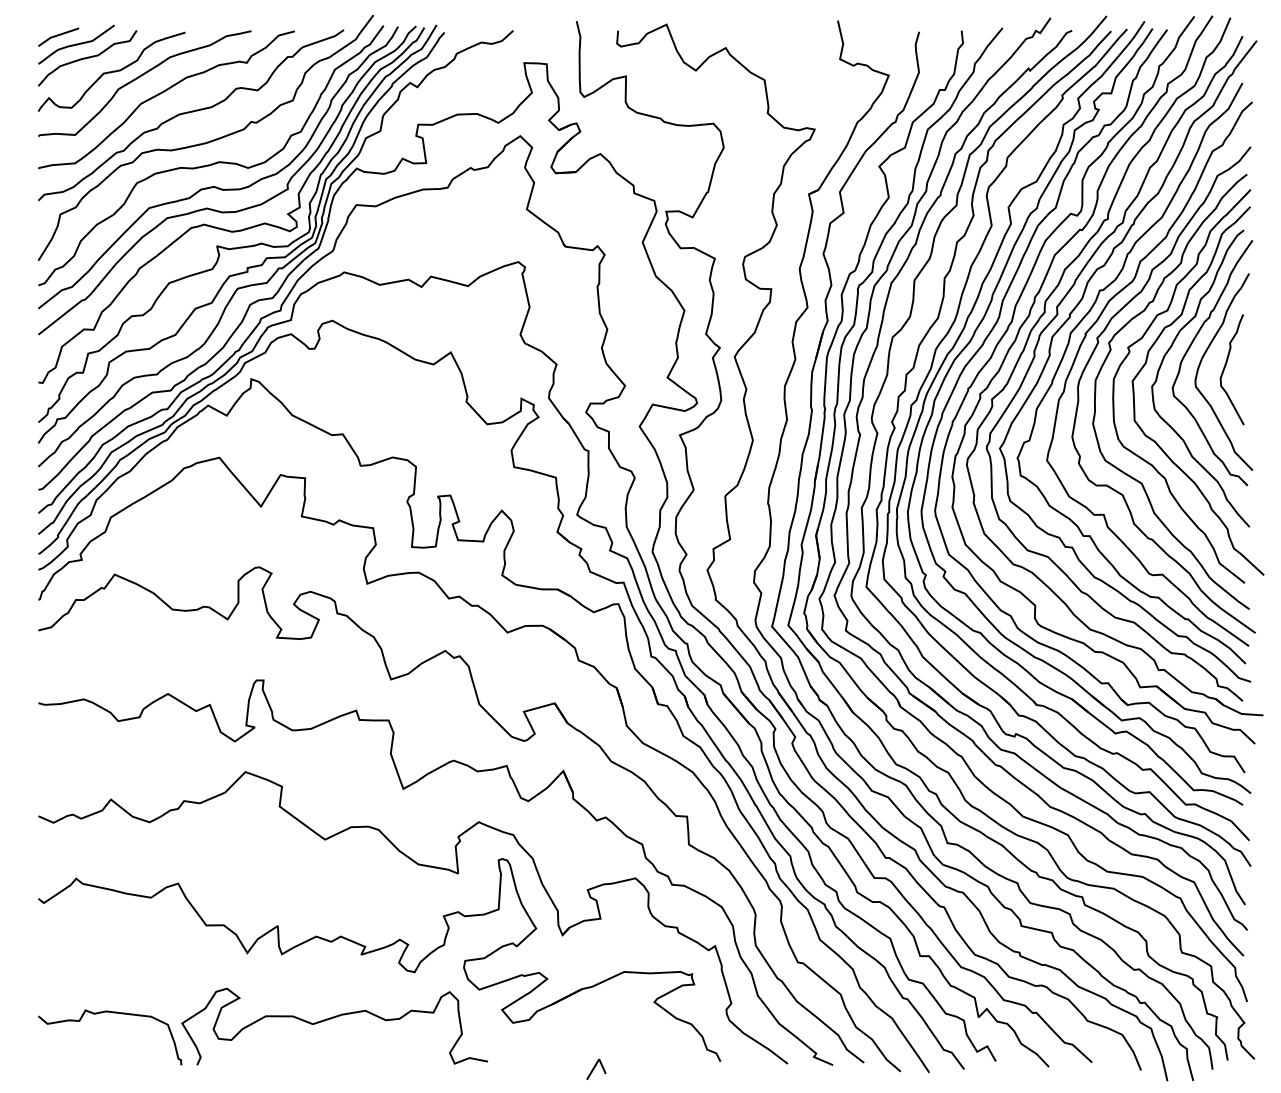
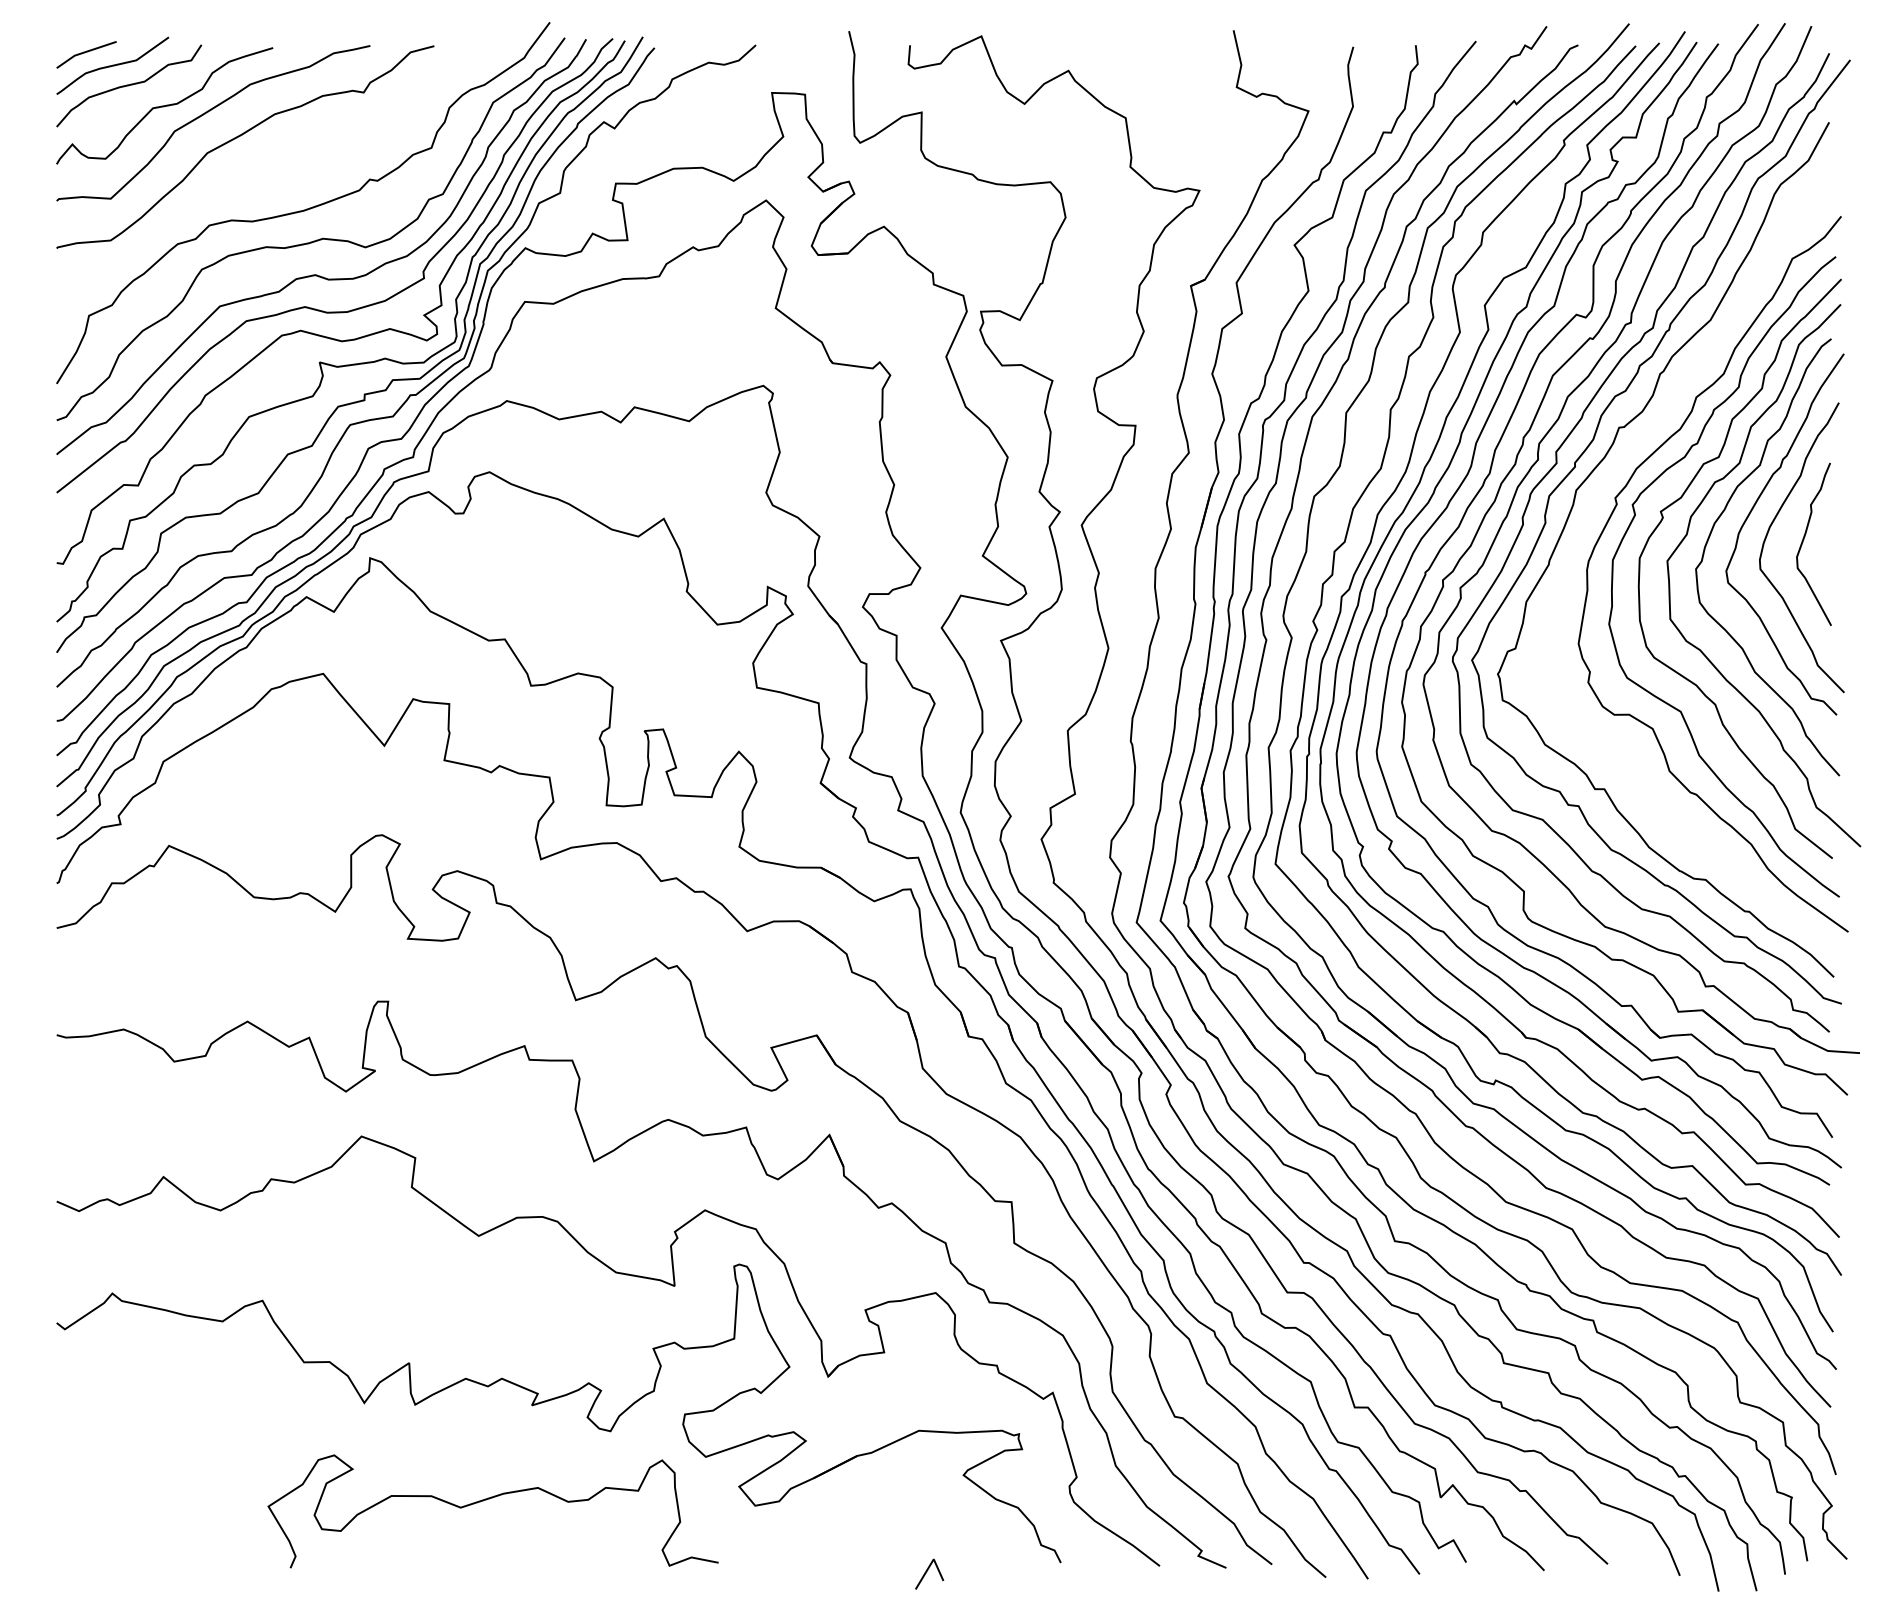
curve: (189, 113) -> (279, 167), removed
curve: (1084, 340) -> (1596, 501), removed
curve: (112, 1013) -> (165, 1491), removed
line: (595, 1067) -> (928, 1571), moved

